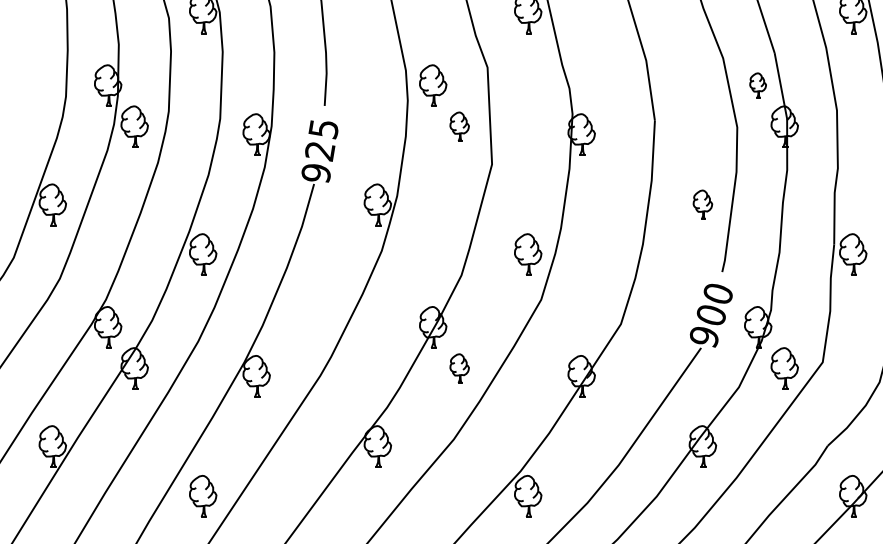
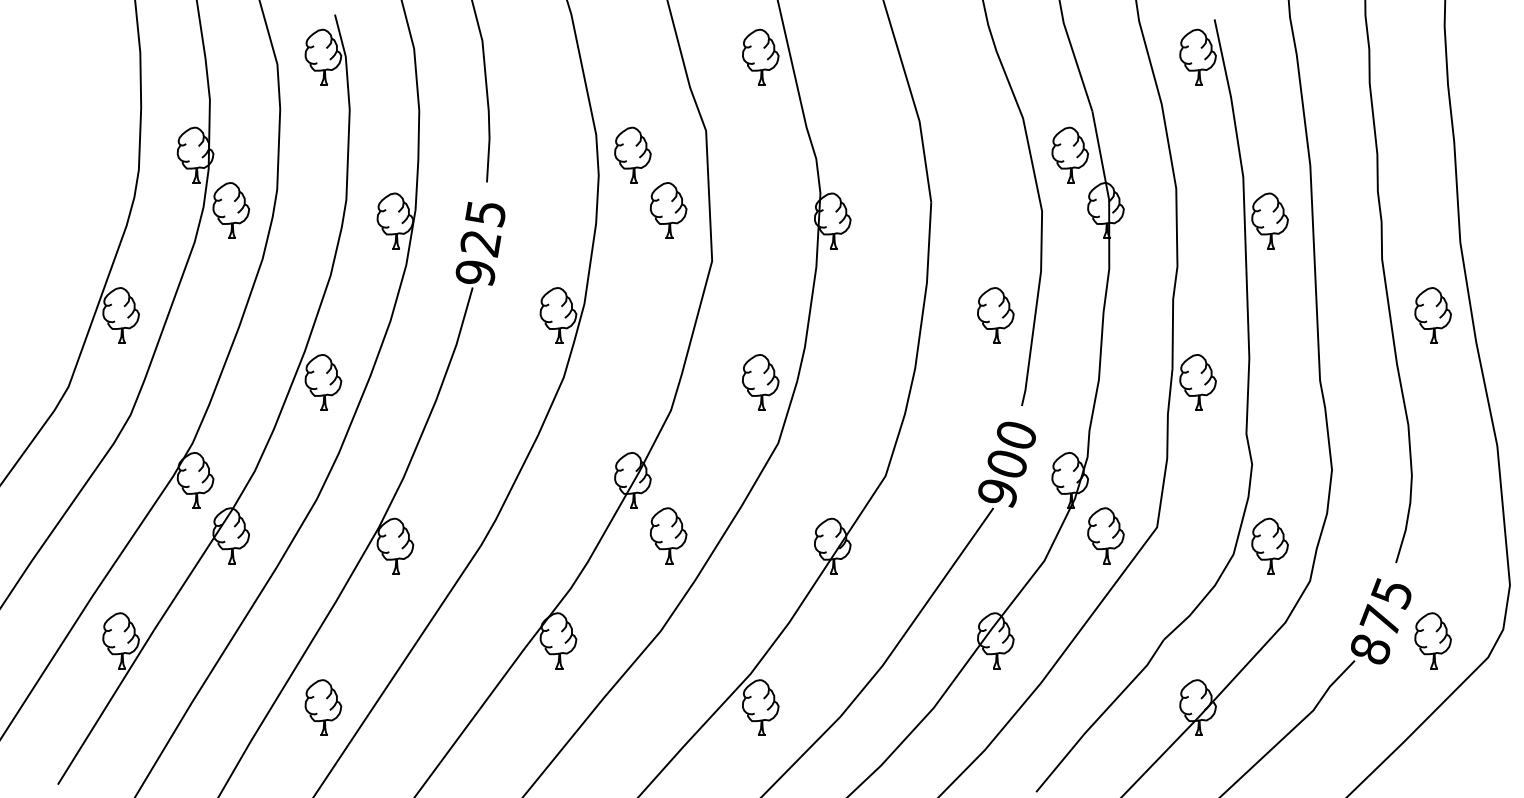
part: (757, 85) -> (1069, 154), size x1.67
part: (459, 126) -> (668, 210), size x1.43
part: (702, 204) -> (995, 315), size x1.43
part: (459, 368) -> (668, 535), size x1.43

